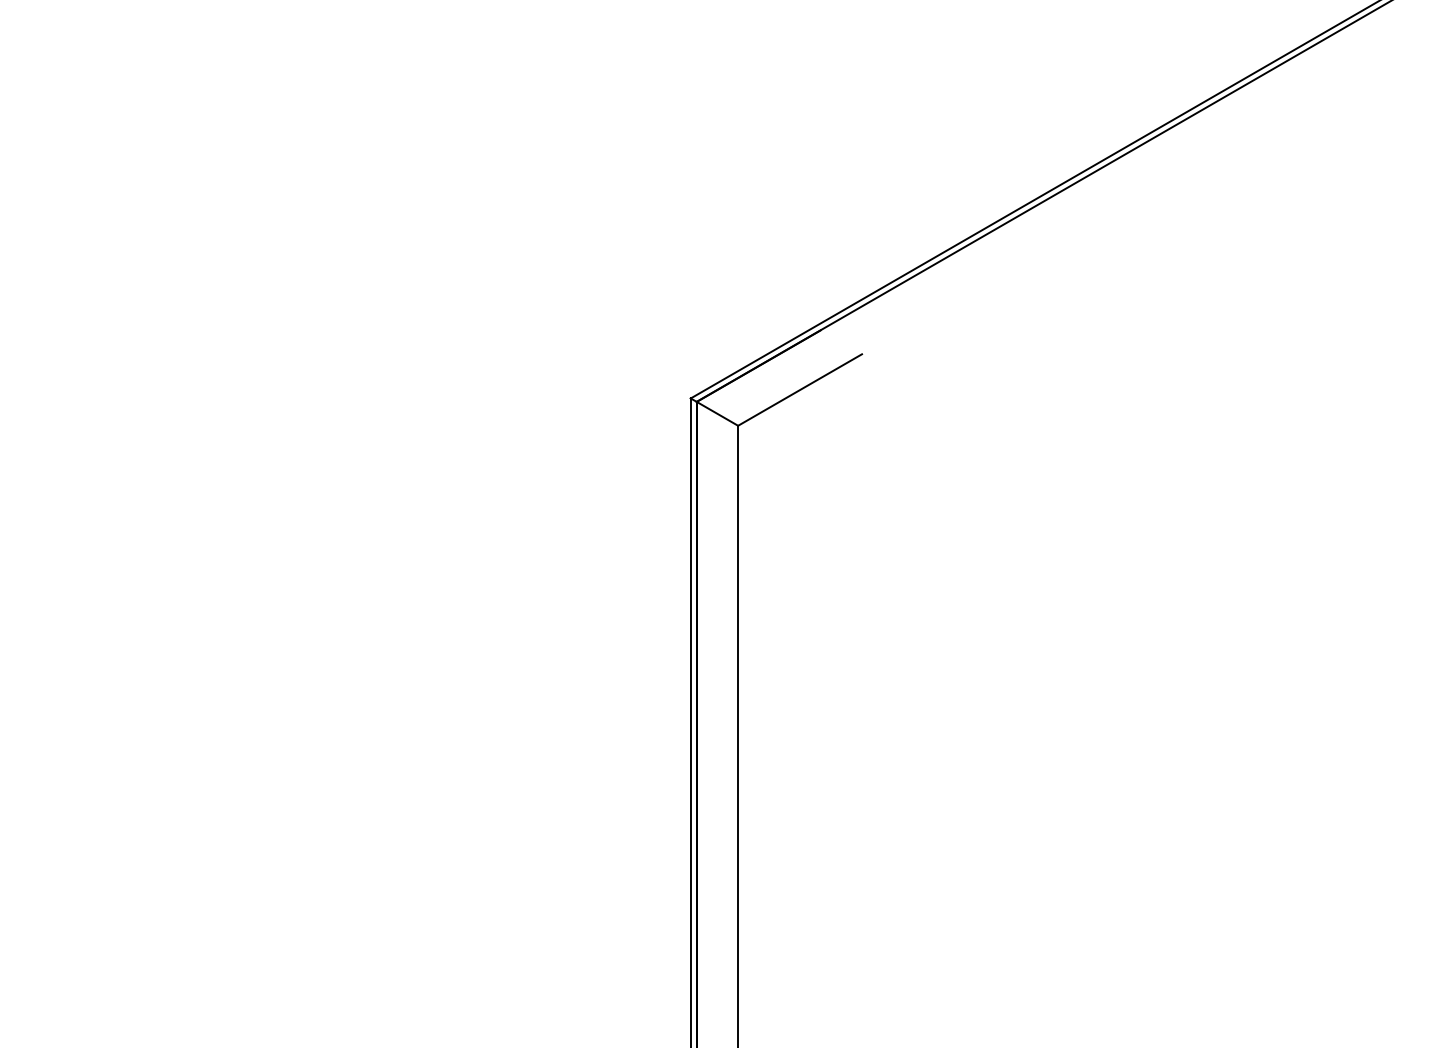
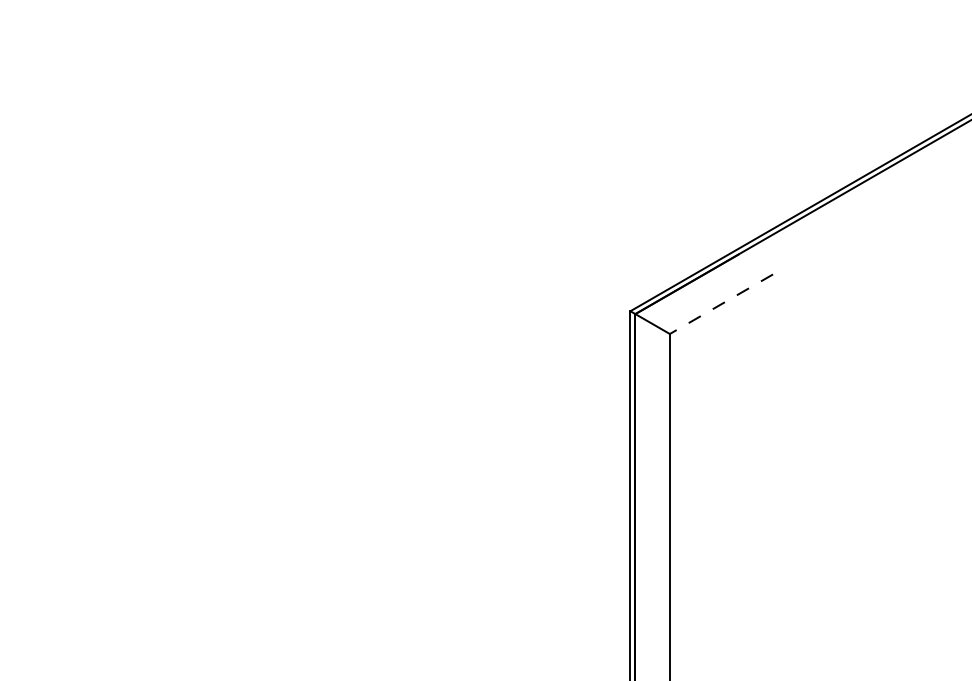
line: (800, 390) -> (721, 304), solid -> dashed

